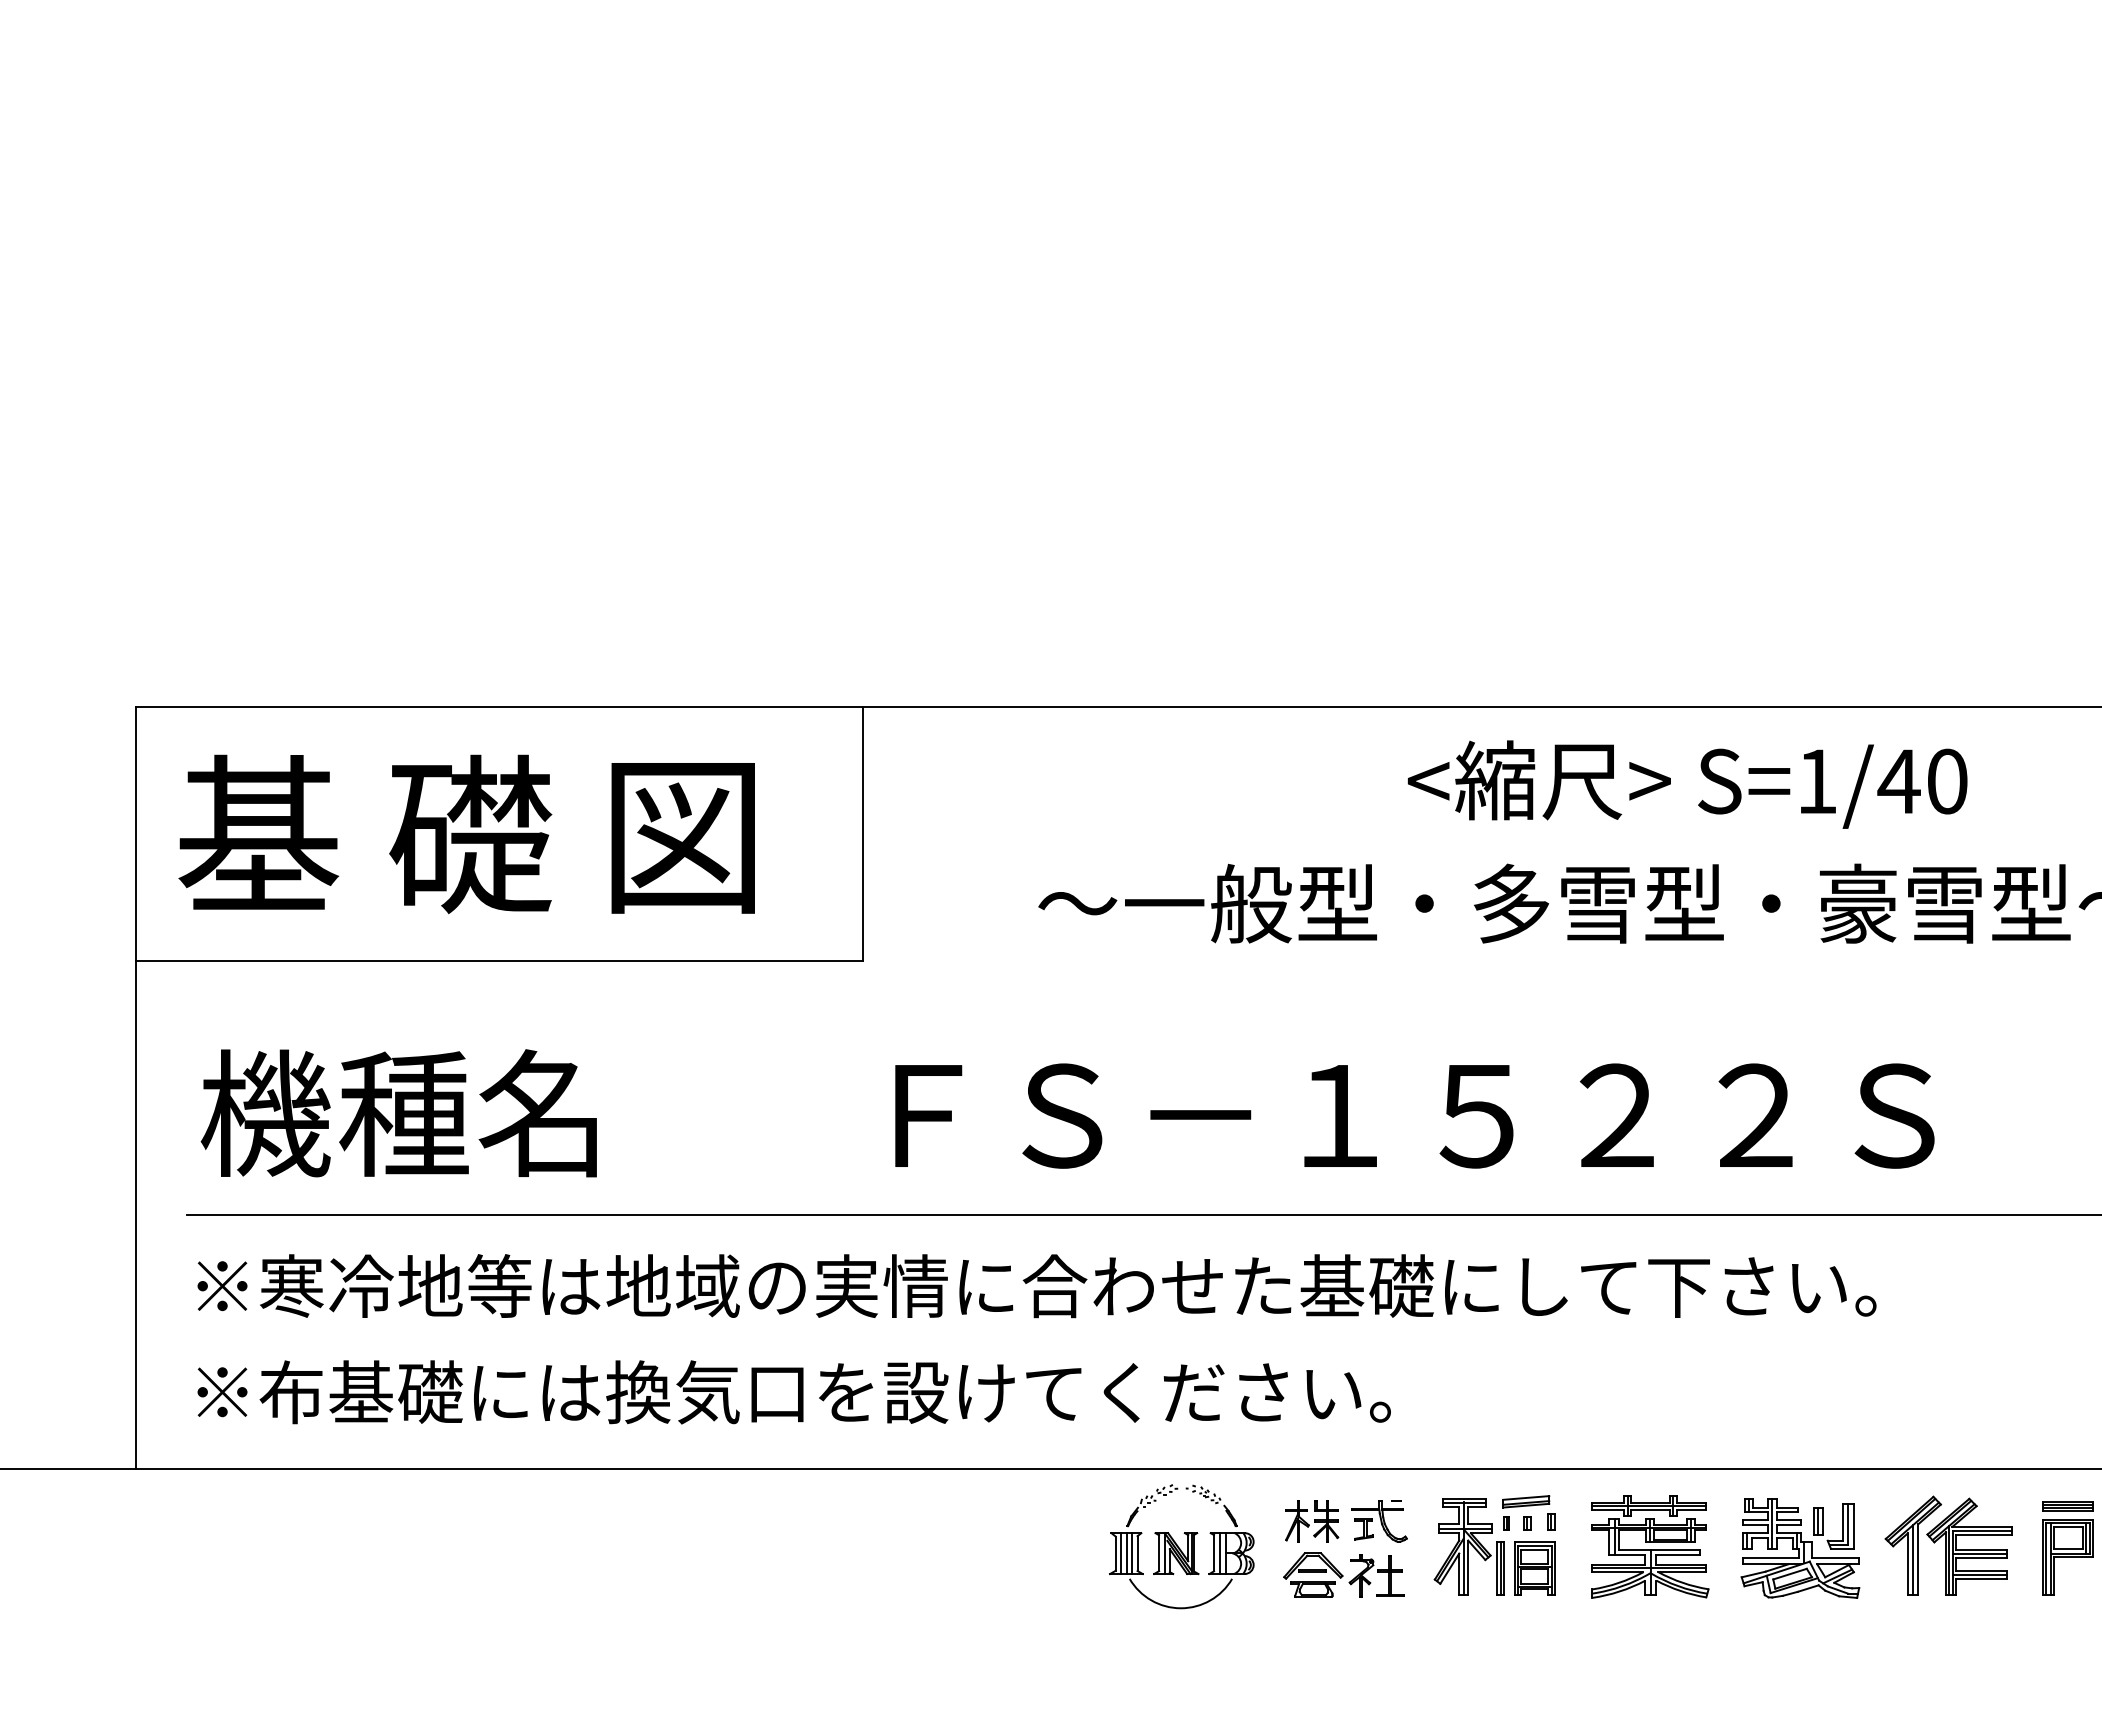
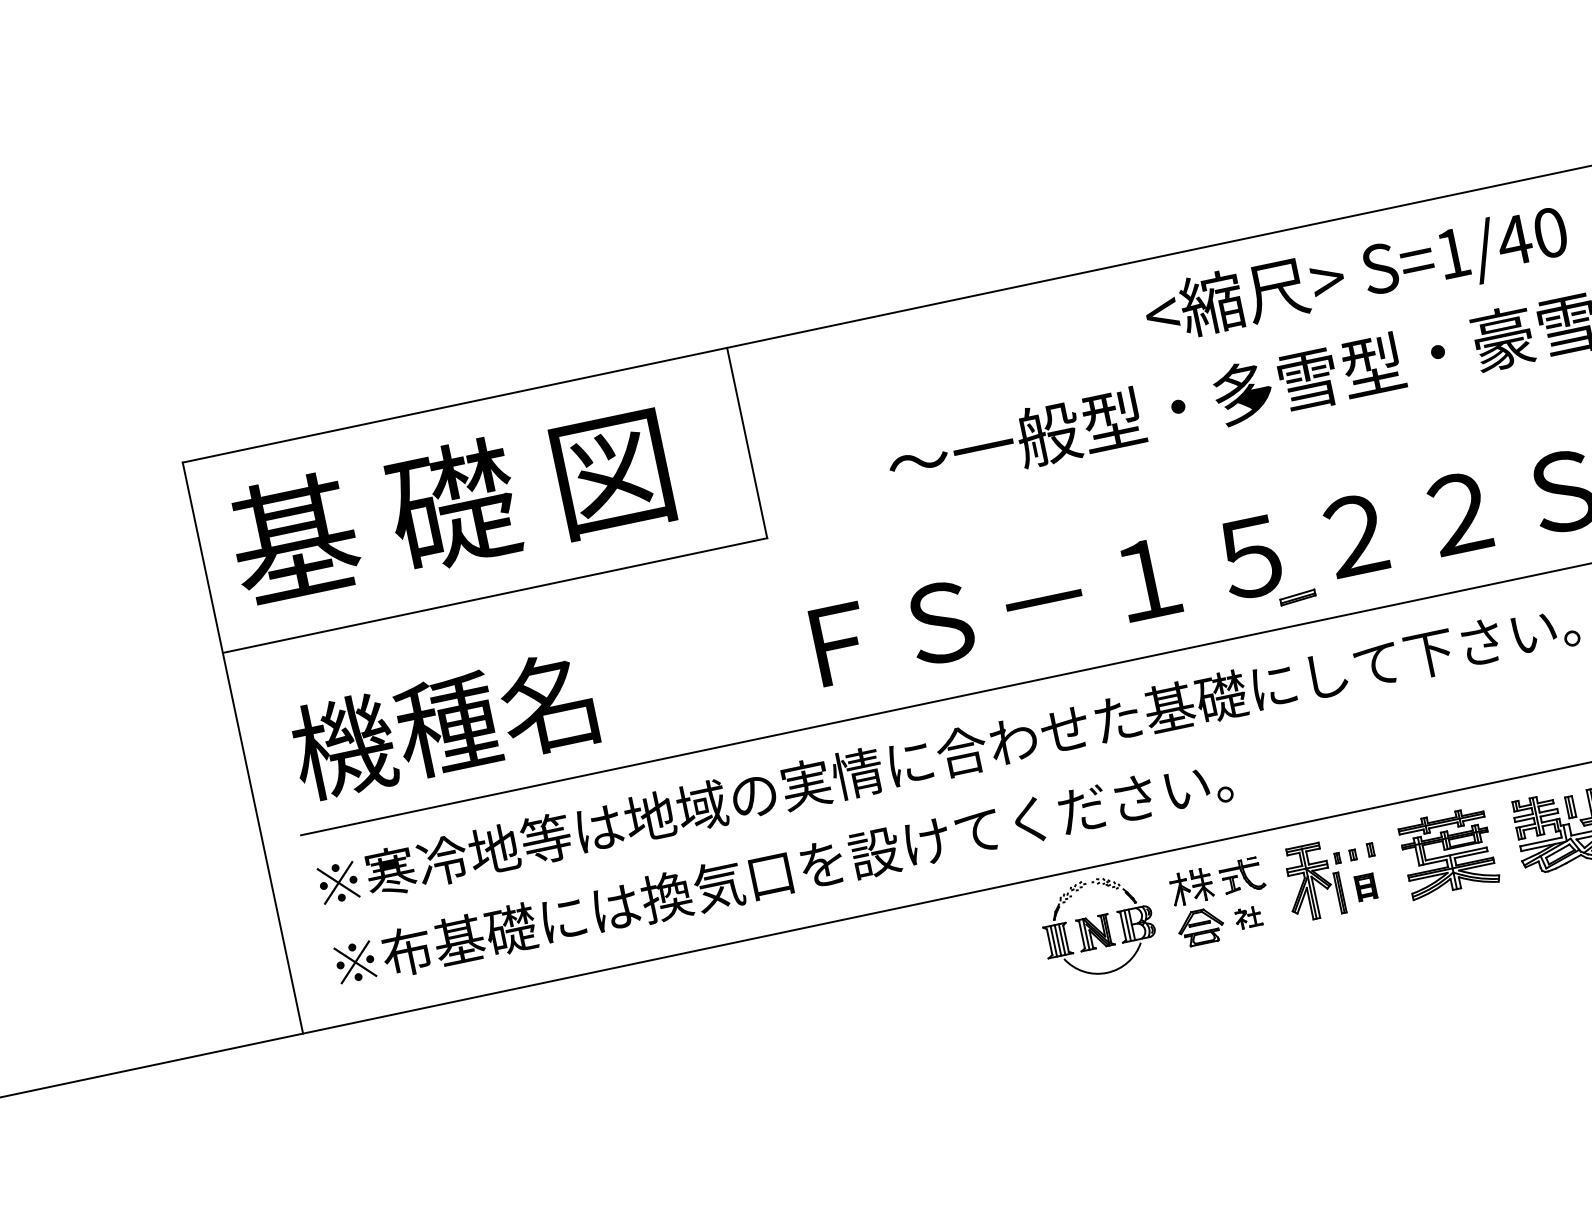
part: (1526, 1501) -> (1298, 597), moved
part: (1534, 1568) -> (1365, 887), size x0.6
part: (1376, 1575) -> (1248, 917), size x0.6

